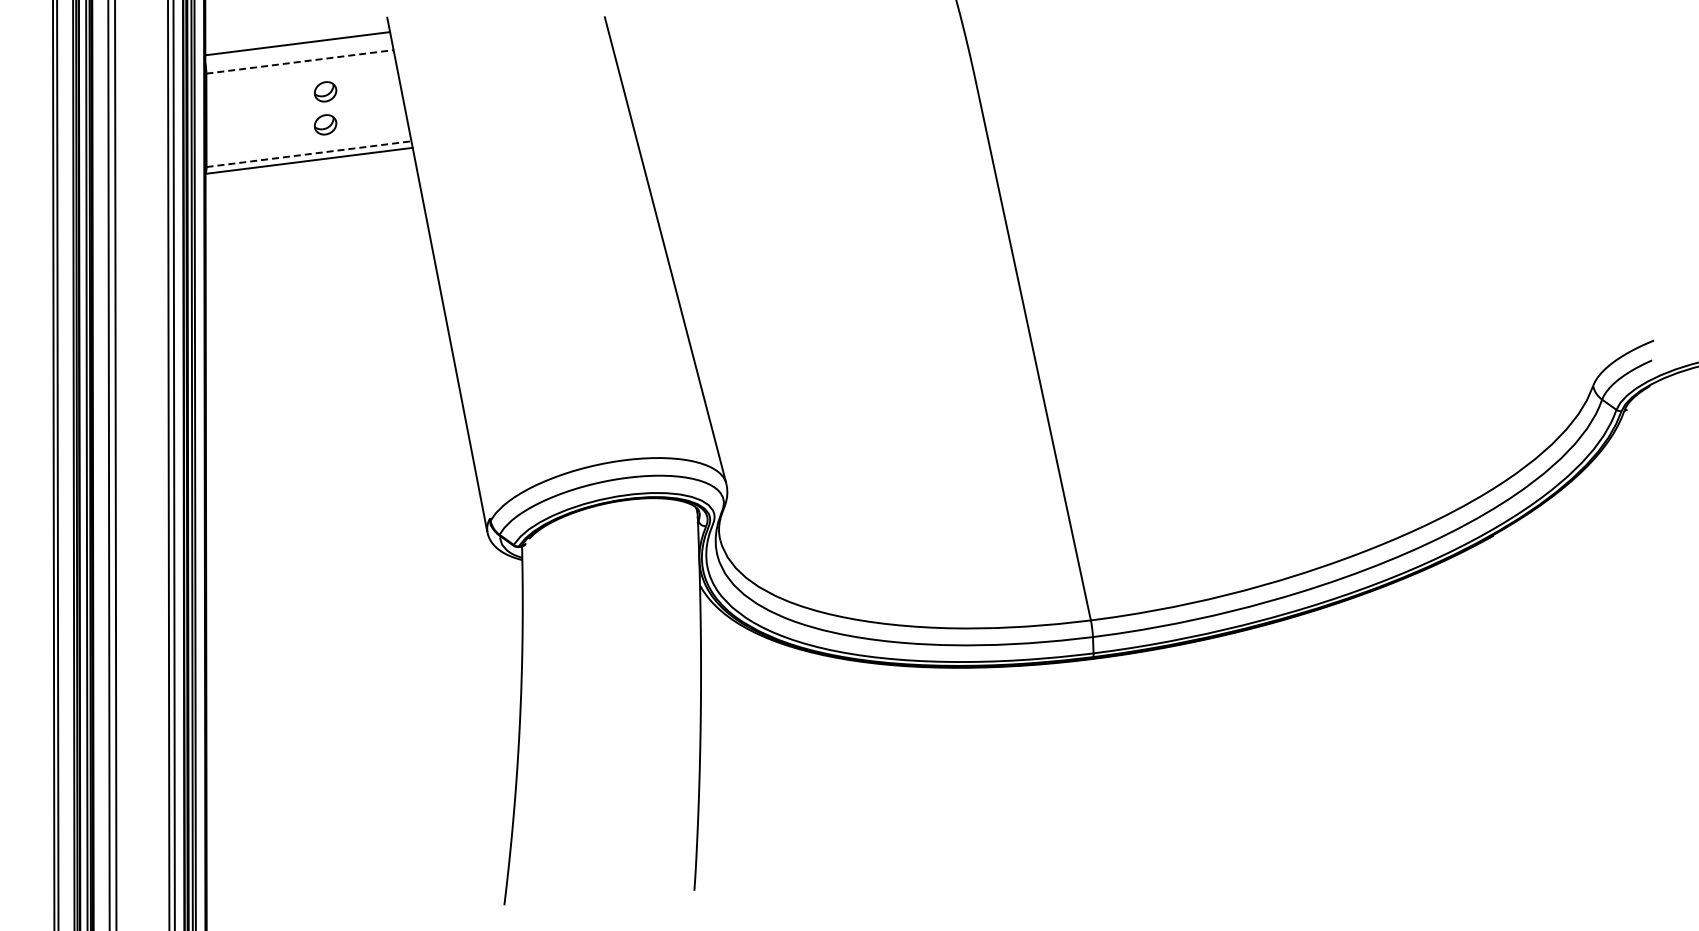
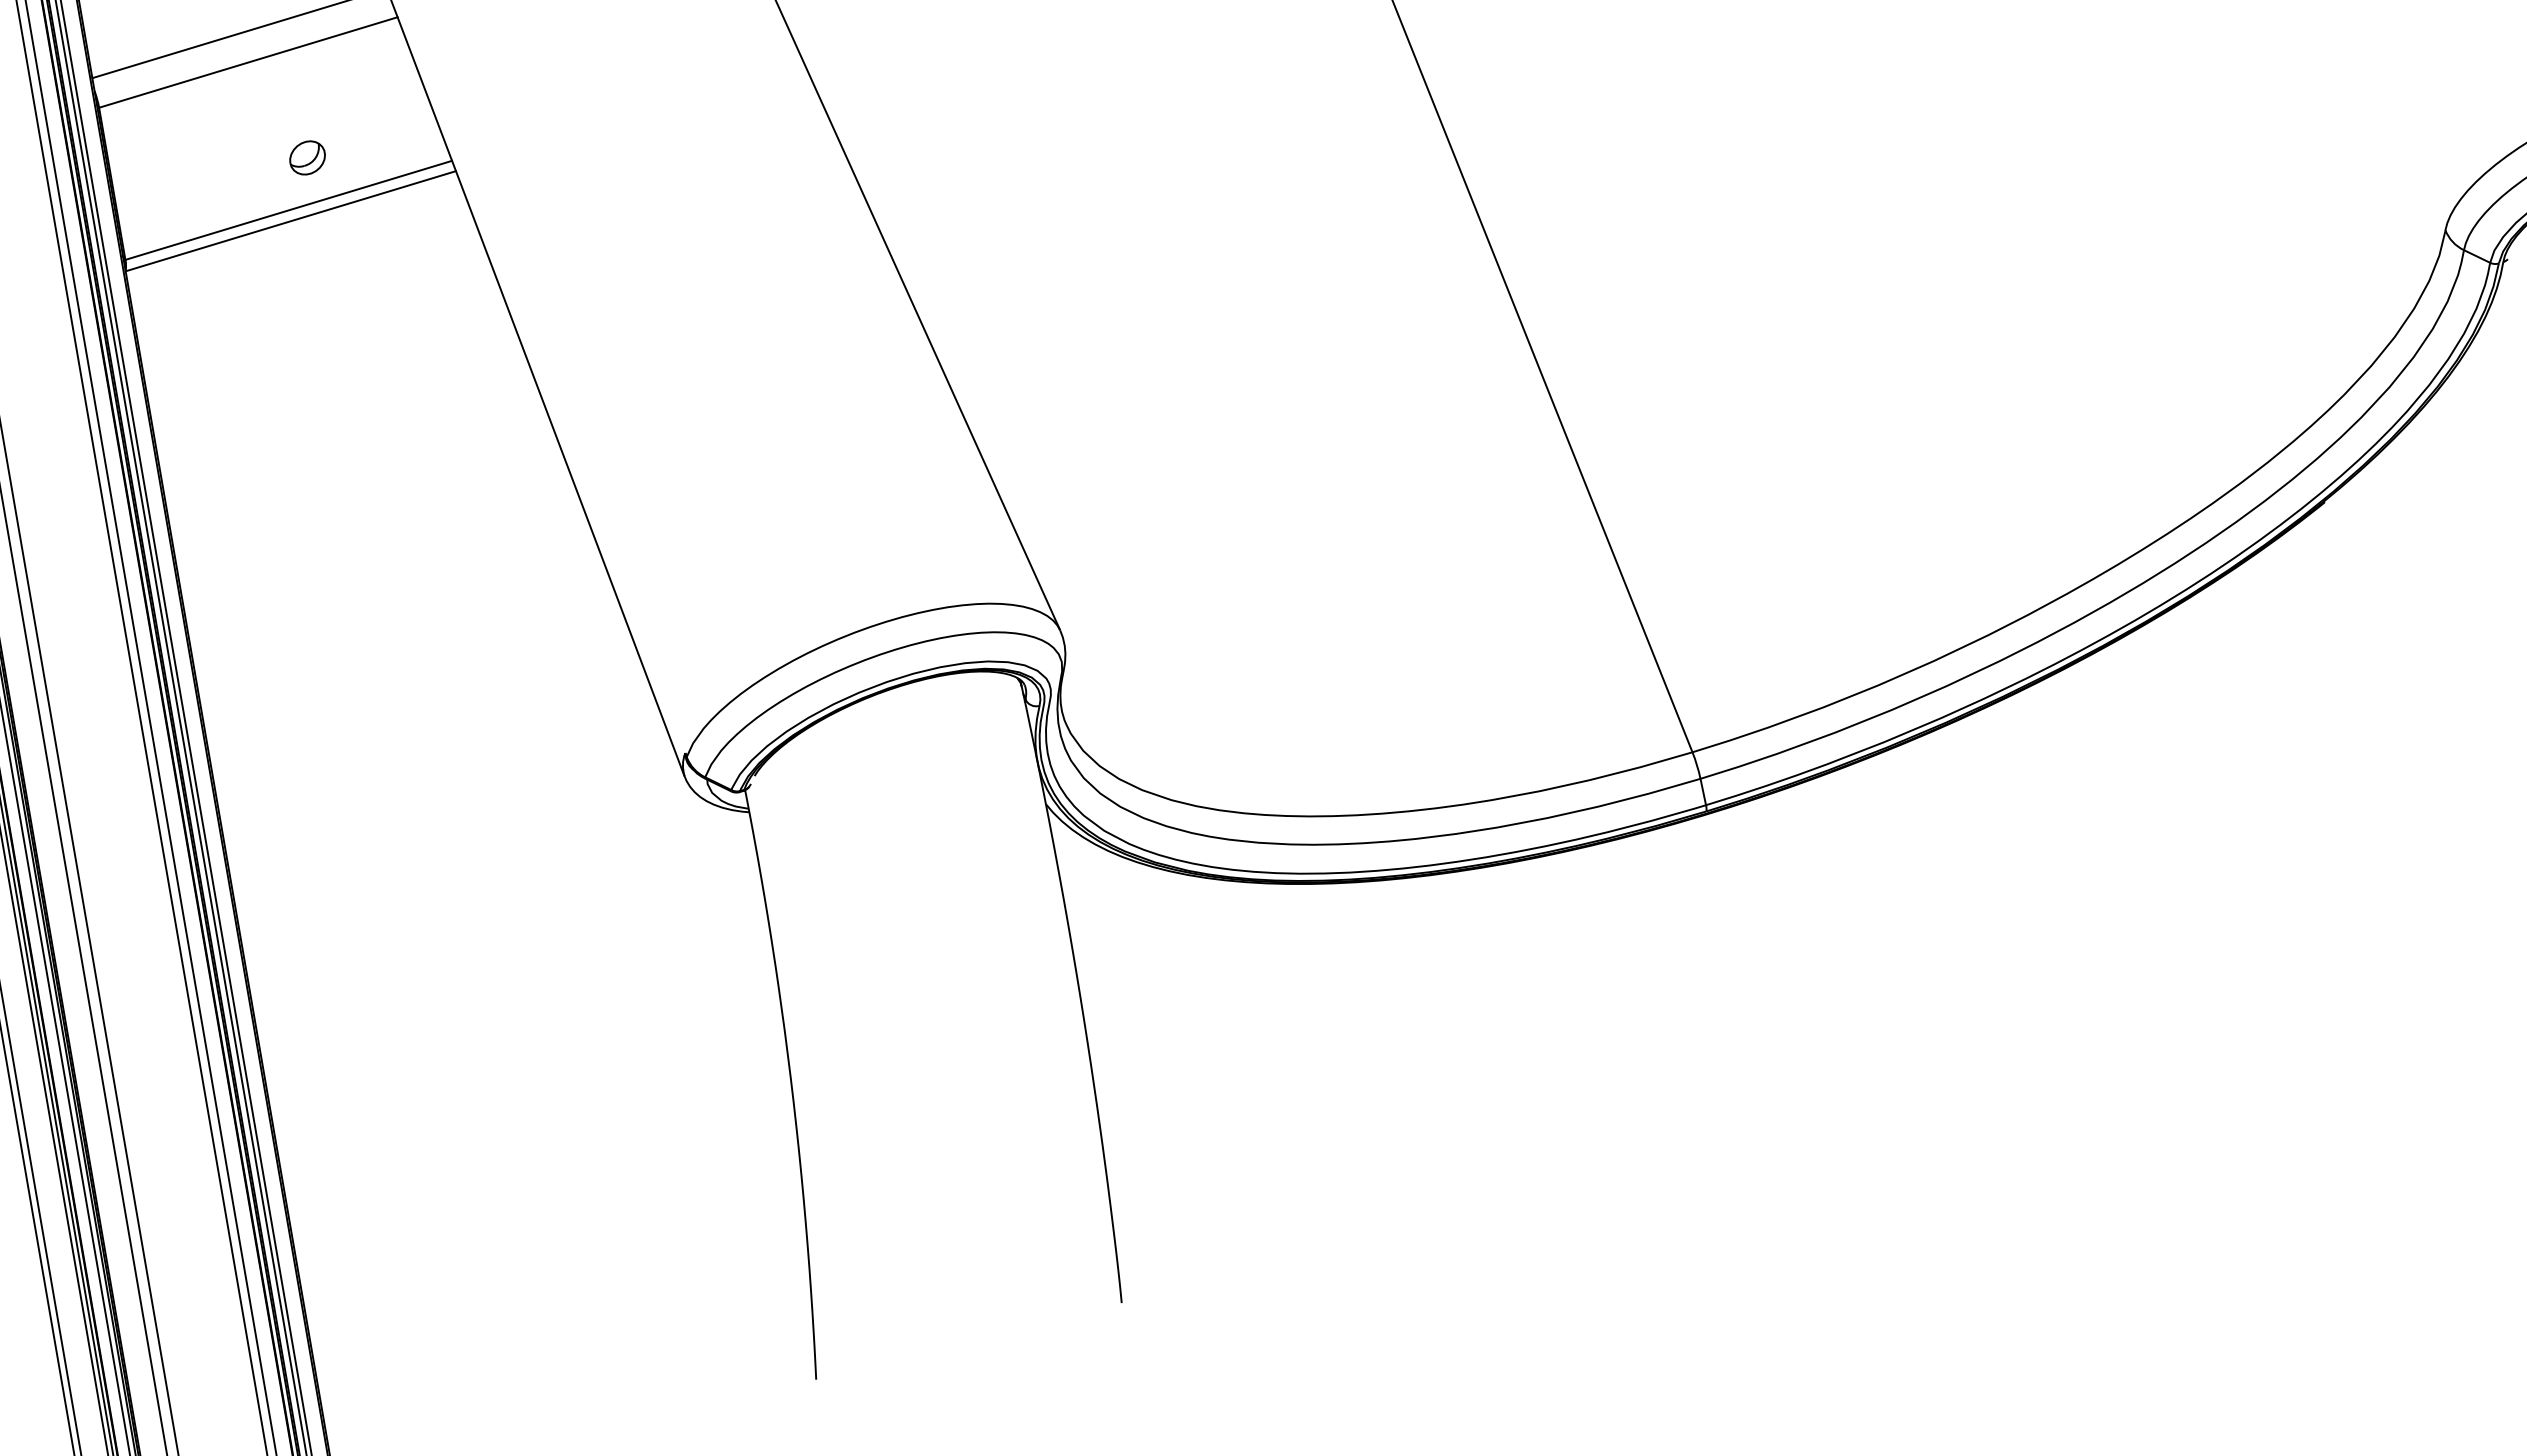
line: (300, 61) -> (249, 61), dashed -> solid
part: (325, 91) -> (298, 103), removed
line: (309, 154) -> (289, 210), dashed -> solid

